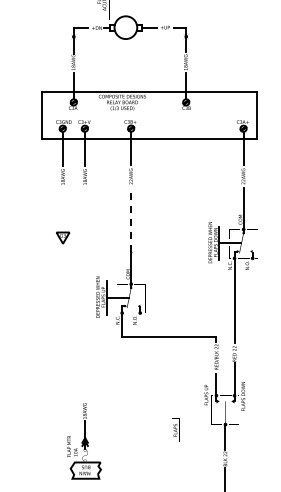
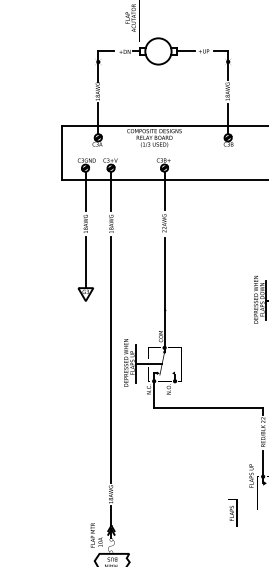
line: (63, 210) -> (86, 262), added
line: (131, 220) -> (164, 274), dashed -> solid
line: (85, 294) -> (111, 359), added
text: (175, 429) -> (231, 512), moved

